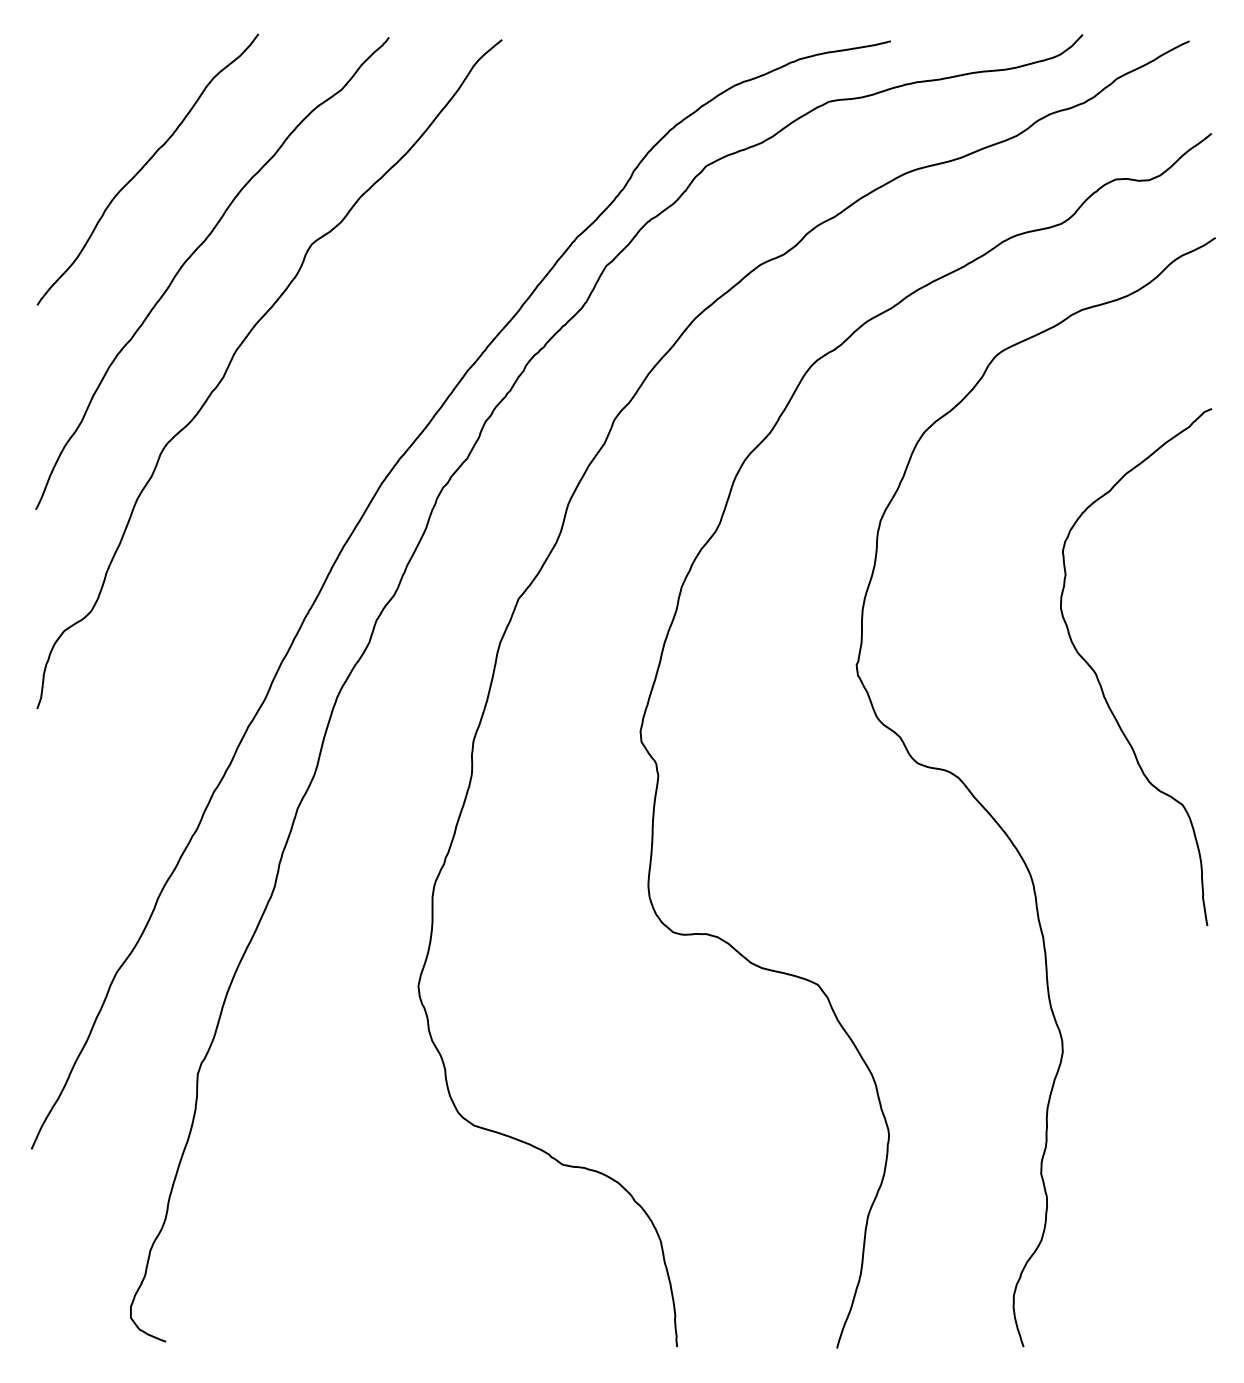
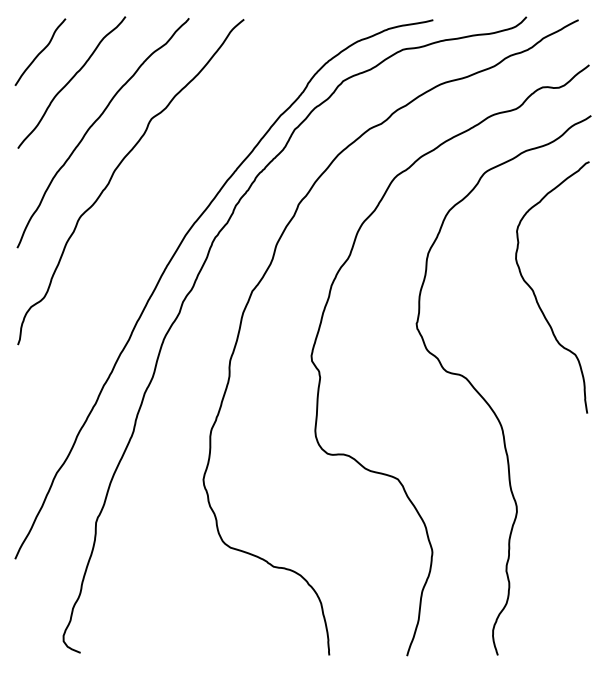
curve: (83, 105) -> (40, 51), added
curve: (1102, 685) -> (536, 296), moved

